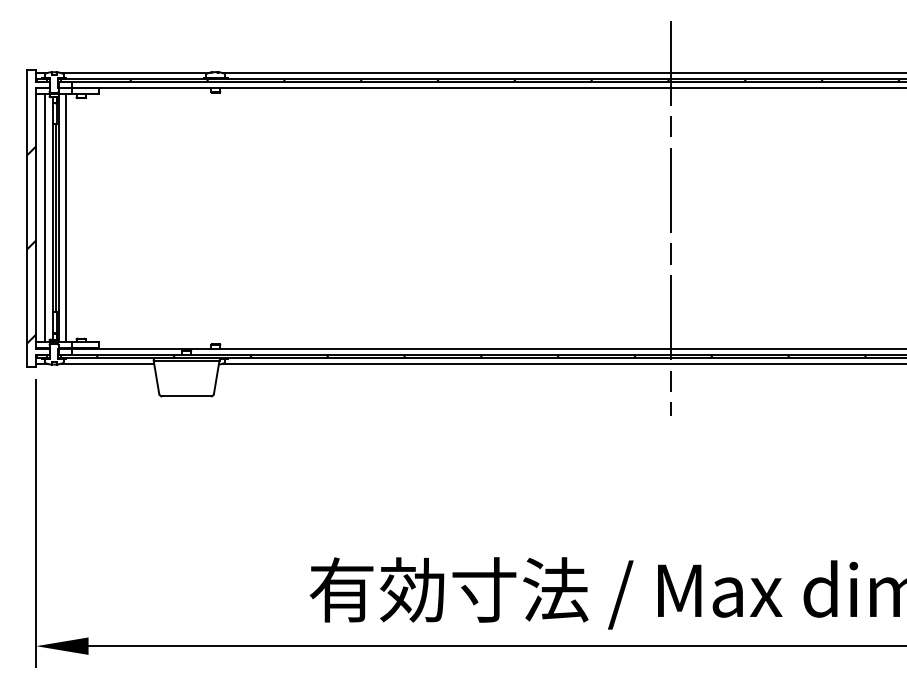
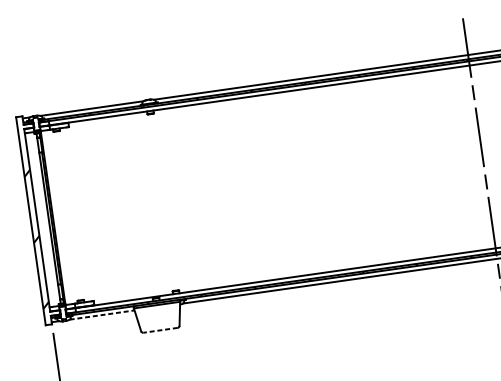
line: (45, 218) -> (43, 219), removed
line: (66, 218) -> (58, 217), removed
line: (108, 363) -> (102, 314), solid -> dashed
line: (186, 396) -> (160, 330), solid -> dashed

